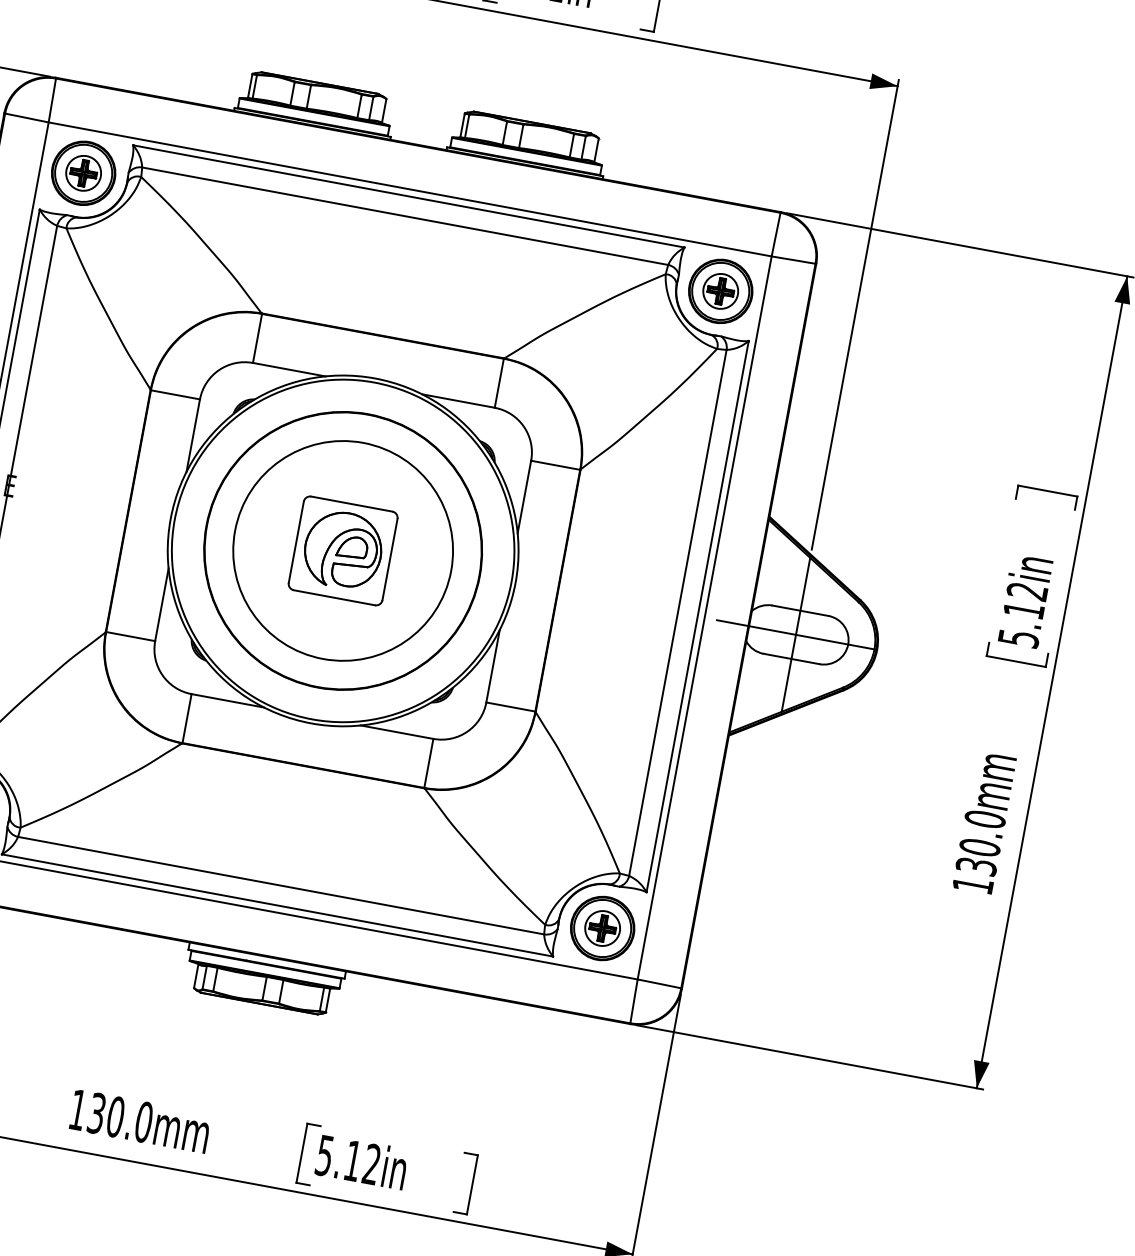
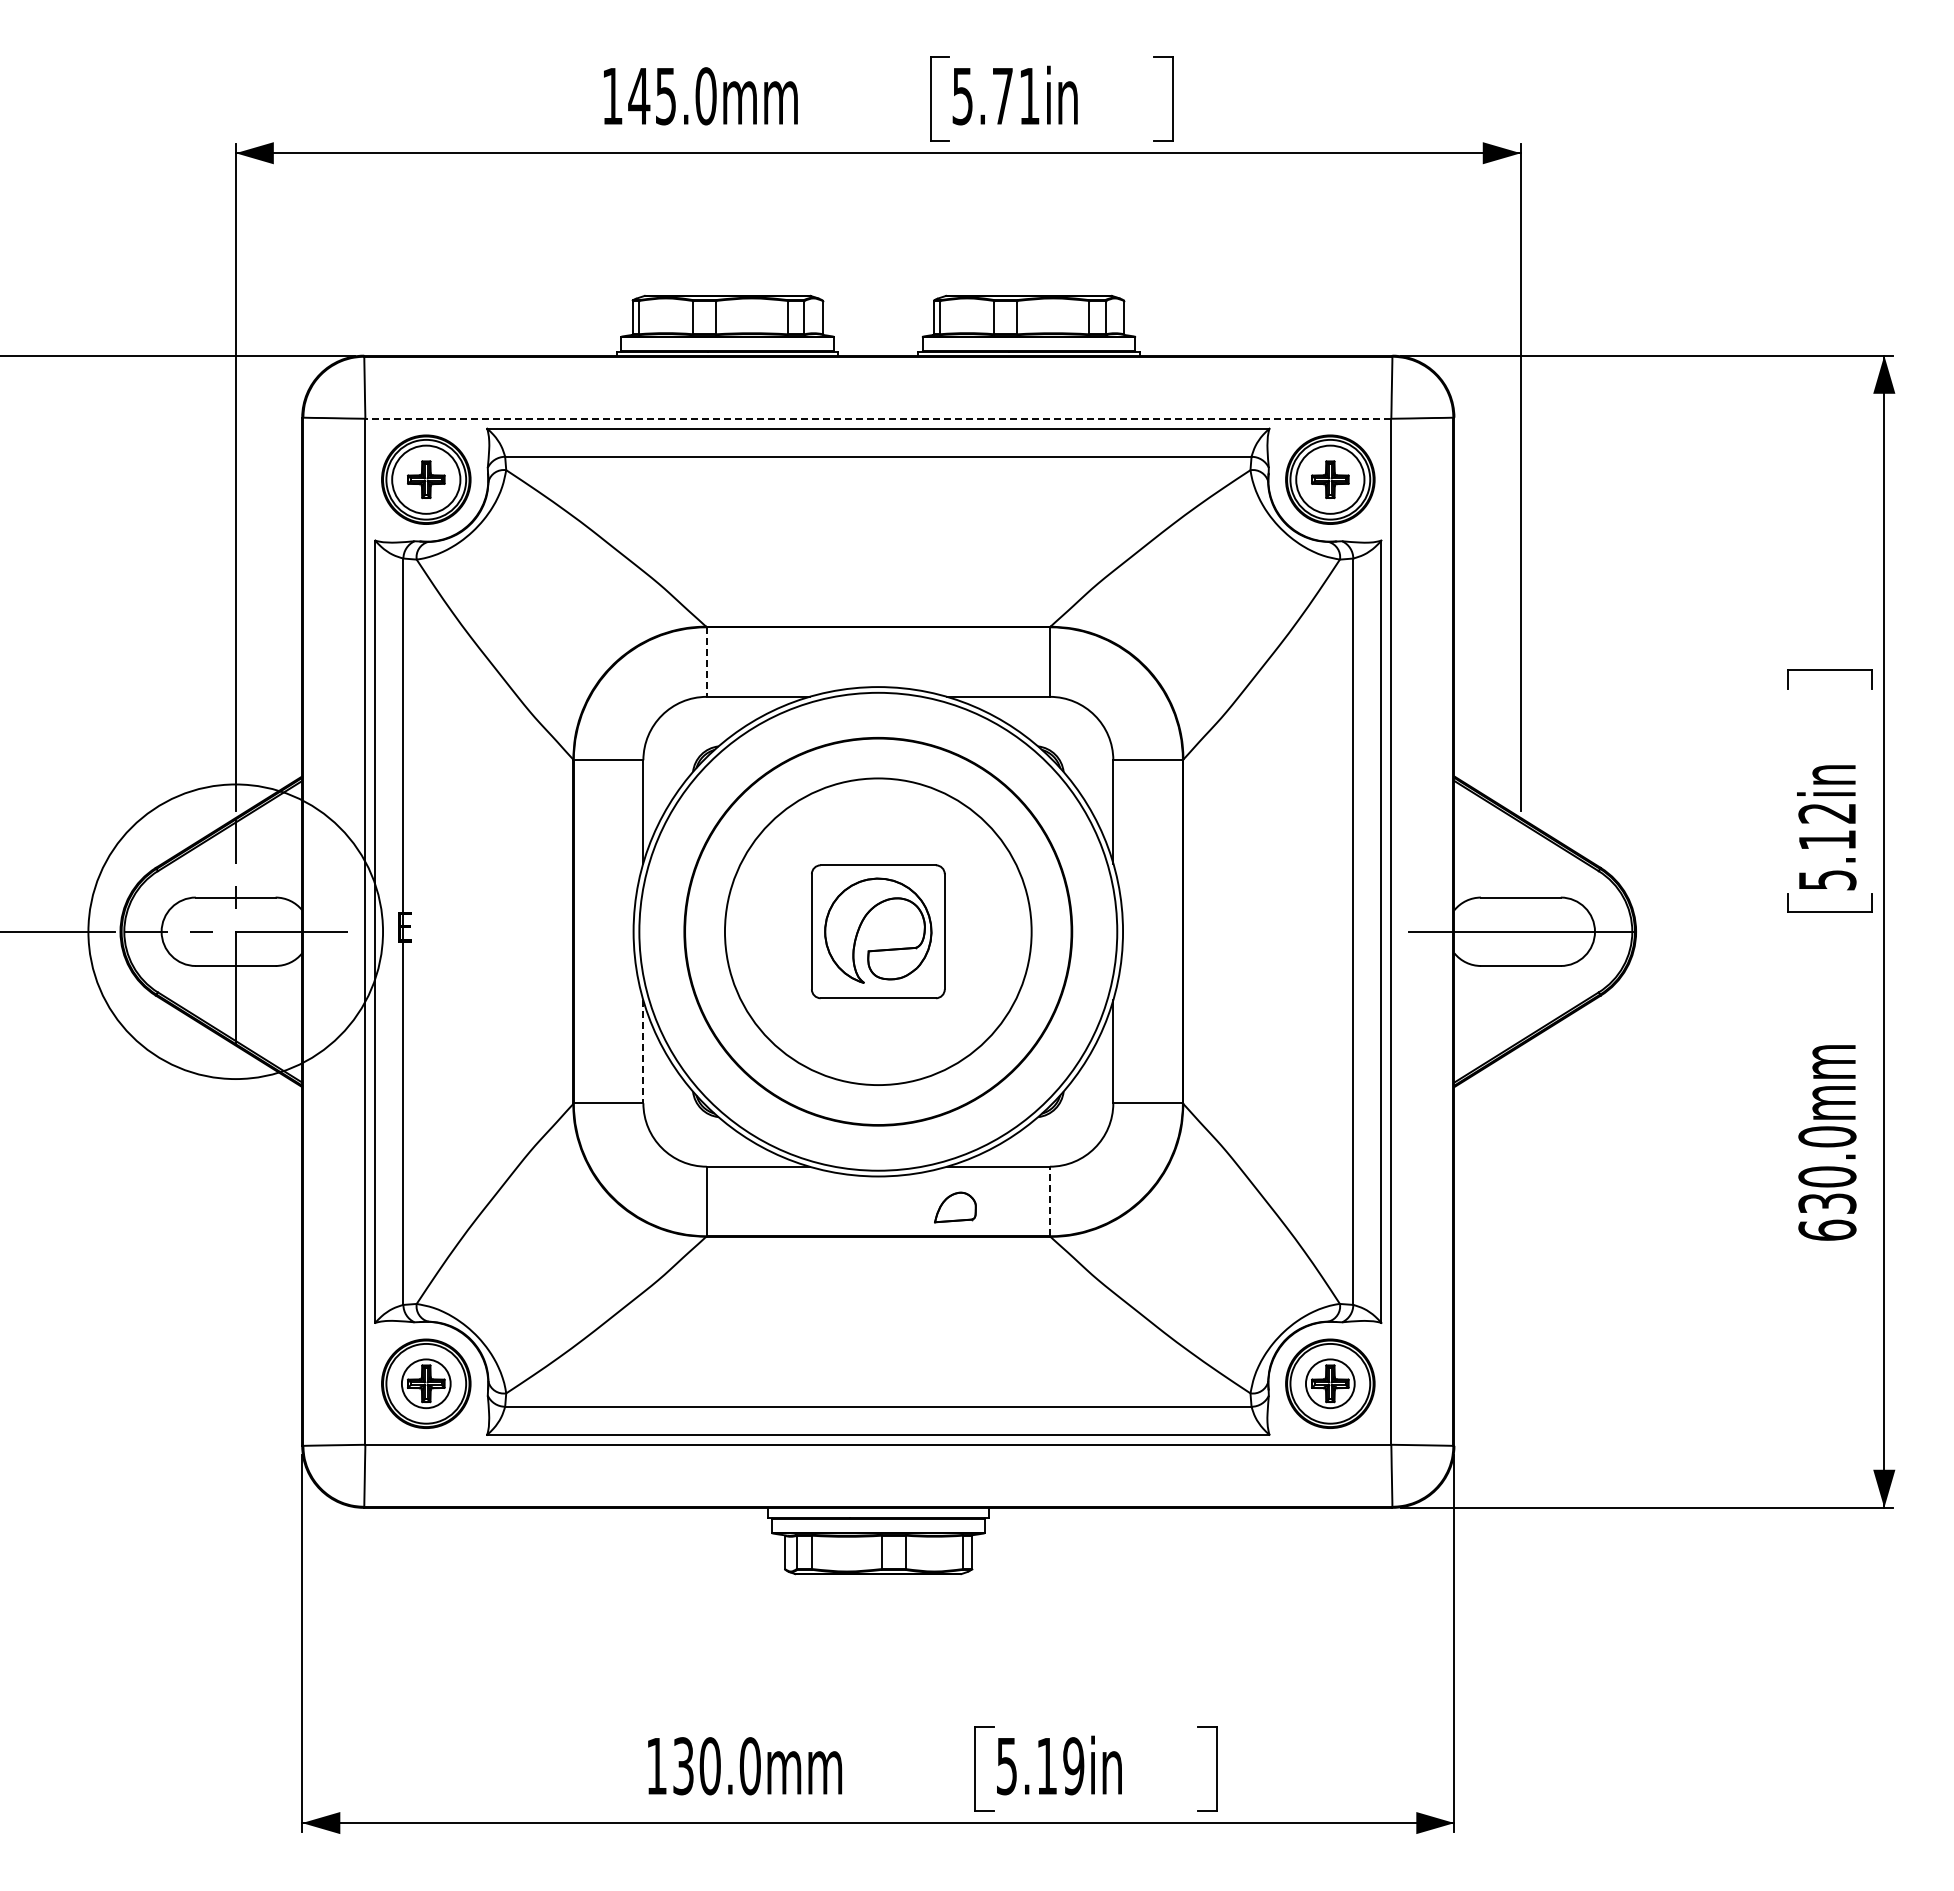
circle: (83, 173) -> (425, 479), size x1.4
line: (410, 189) -> (878, 418), solid -> dashed
circle: (720, 291) -> (1329, 479), size x1.4
line: (257, 338) -> (706, 662), solid -> dashed
part: (352, 547) -> (955, 1207), moved
line: (162, 604) -> (643, 1051), solid -> dashed
line: (795, 634) -> (1520, 931), removed
line: (428, 763) -> (1049, 1201), solid -> dashed
text: (973, 884) -> (1827, 1229), 130.0mm -> 630.0mm
text: (371, 1164) -> (1073, 1766), 5.12in -> 5.19in

